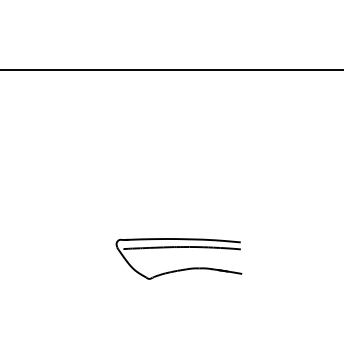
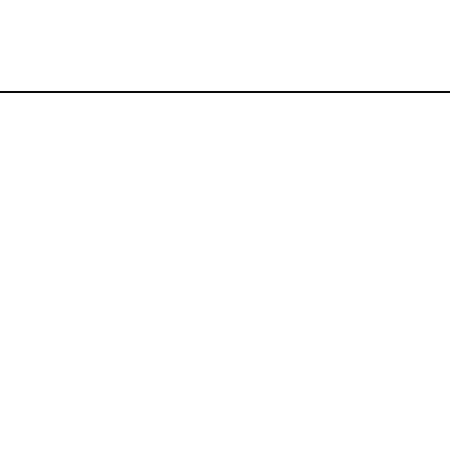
part: (181, 269) -> (237, 352), removed

